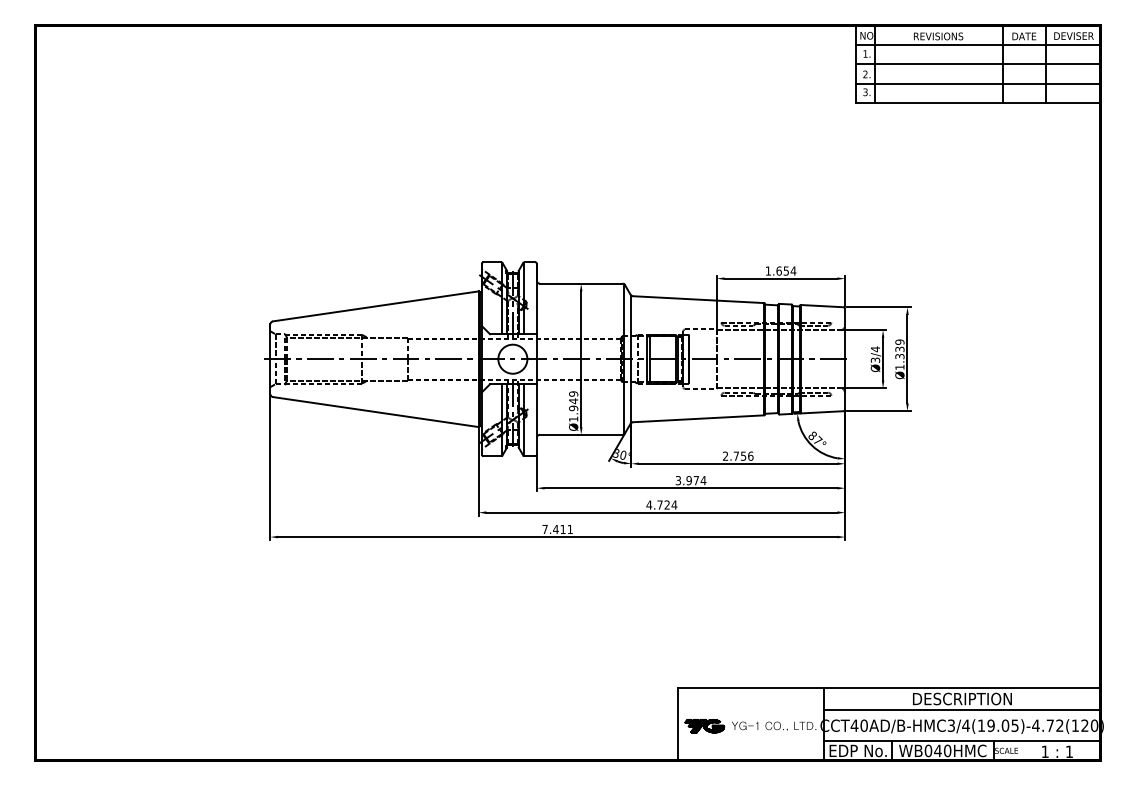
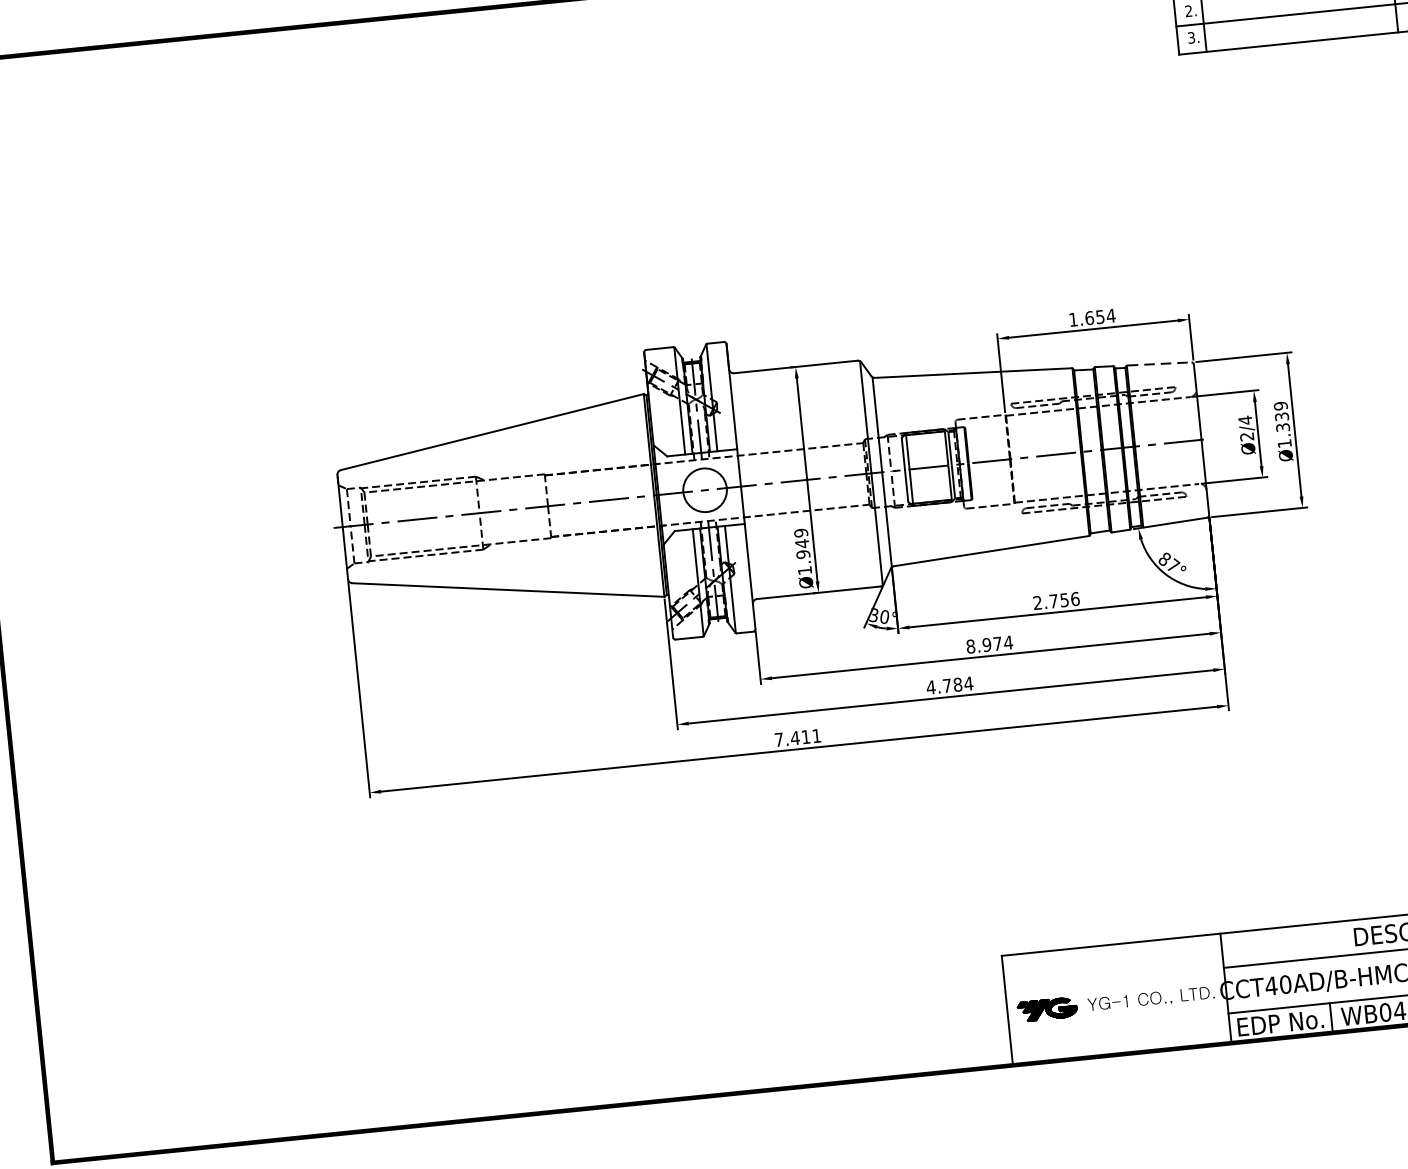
line: (822, 306) -> (1159, 364), solid -> dashed
text: (875, 359) -> (1246, 435), Ø3/4 -> Ø2/4
text: (678, 480) -> (970, 646), 3.974 -> 8.974
text: (666, 504) -> (956, 684), 4.724 -> 4.784

